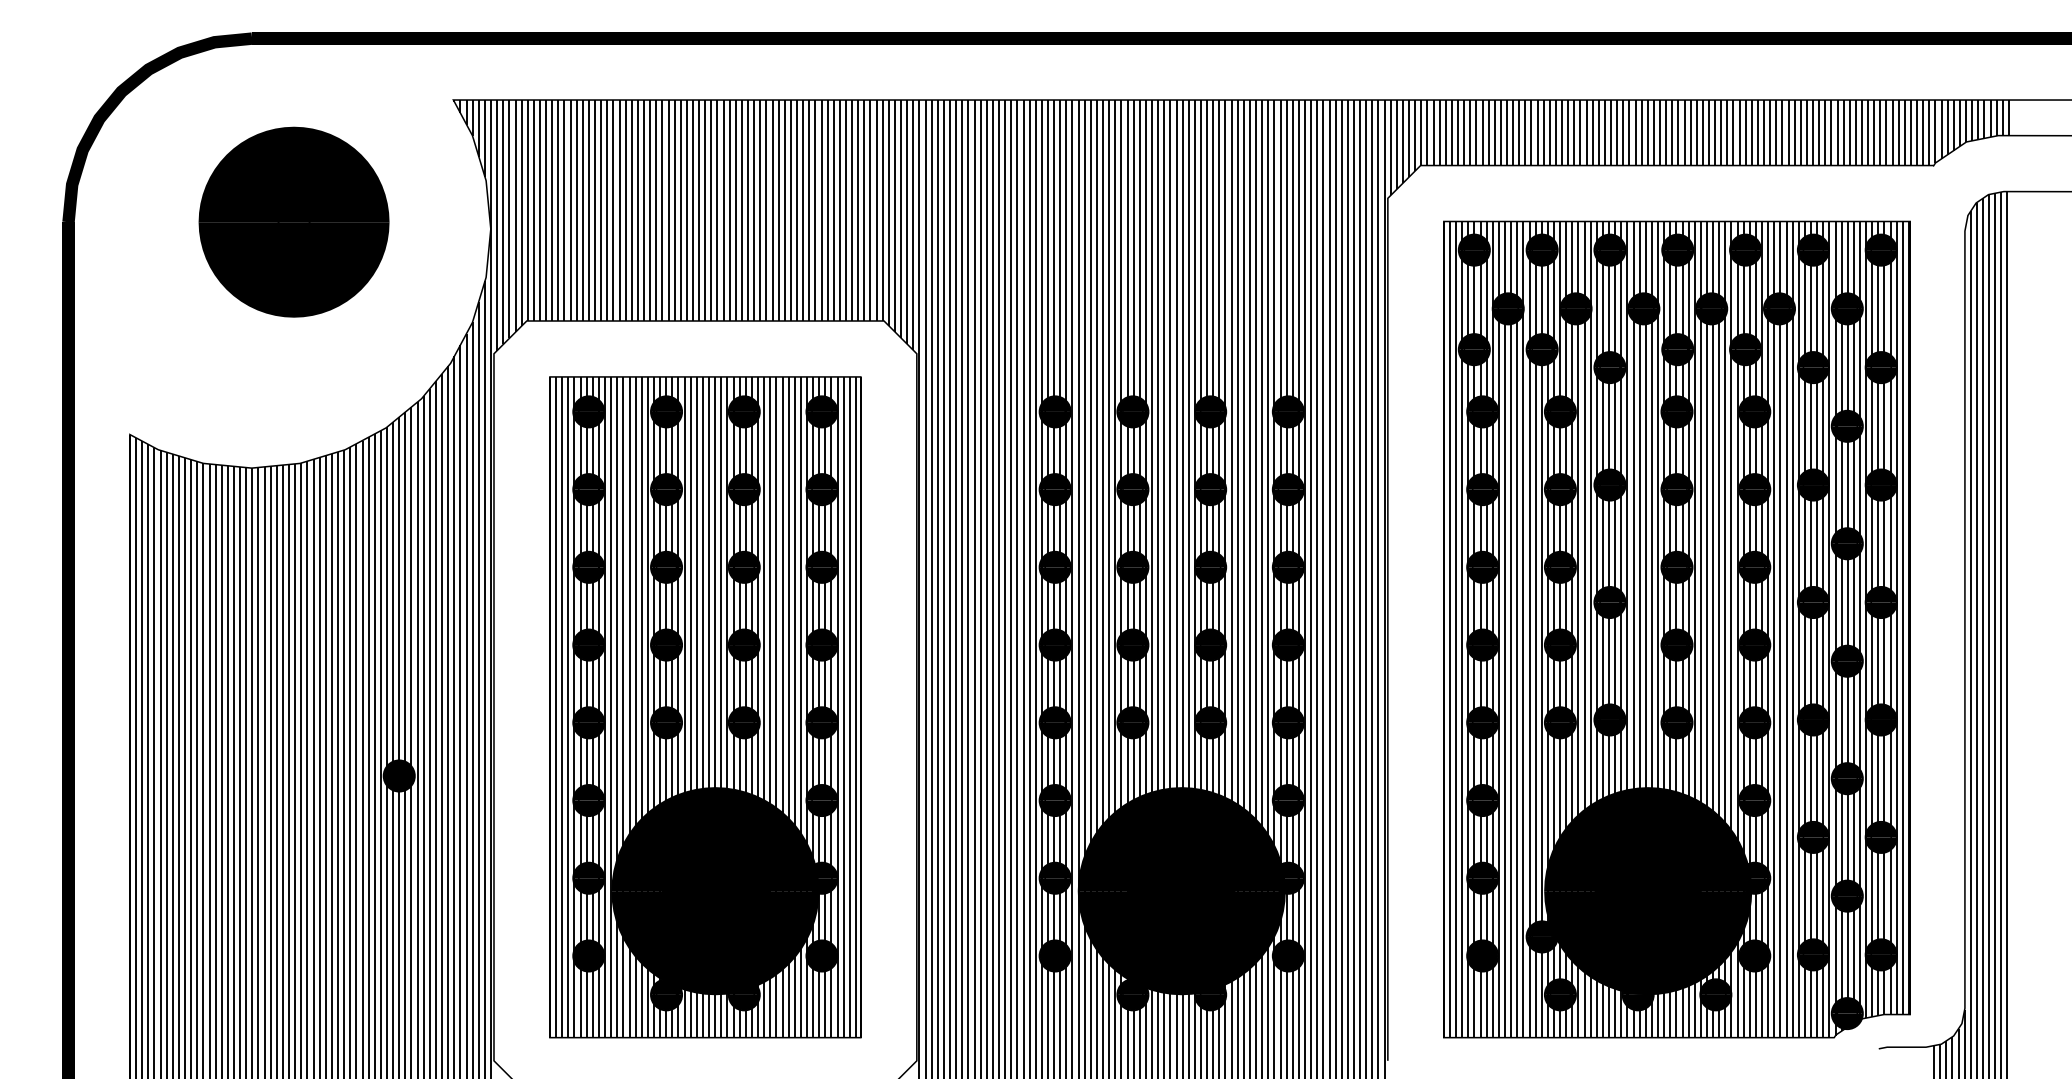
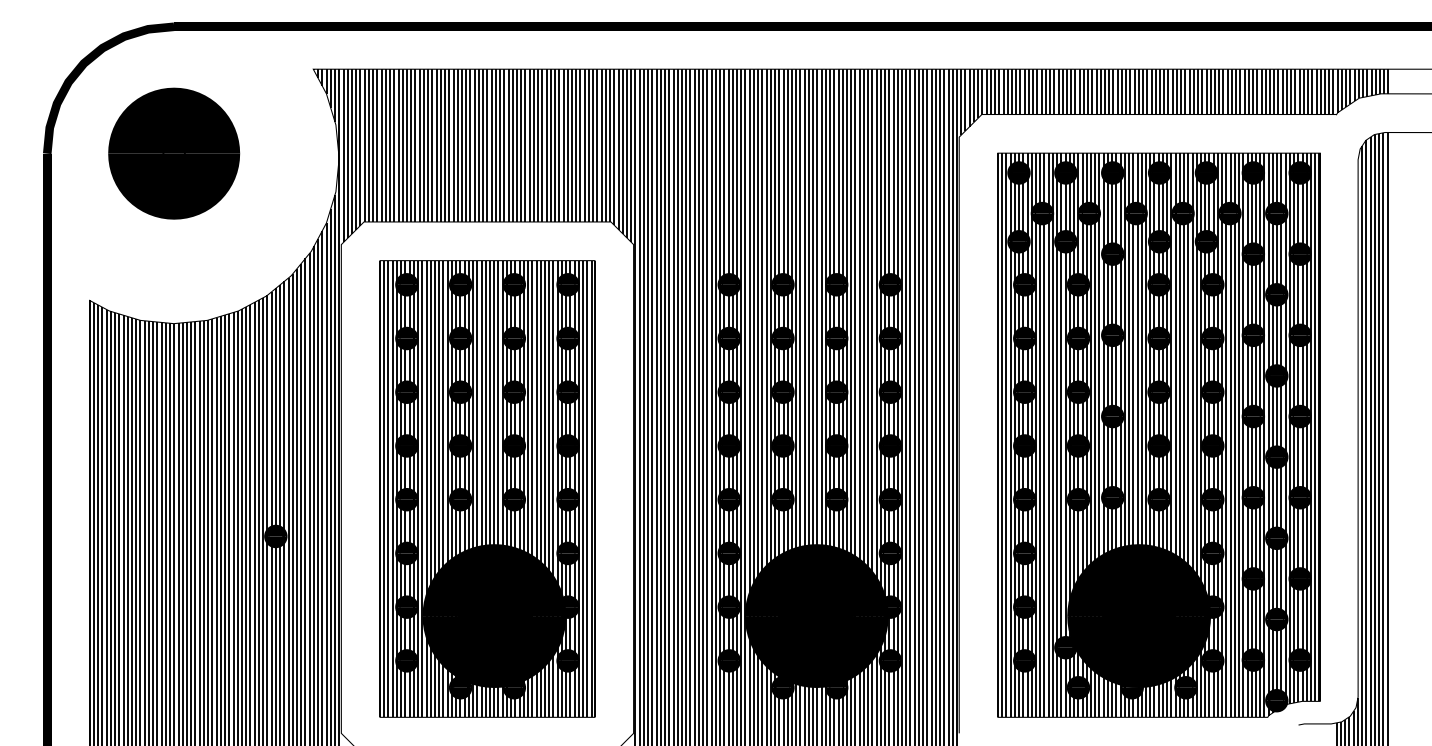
part: (294, 221) -> (174, 153), moved

